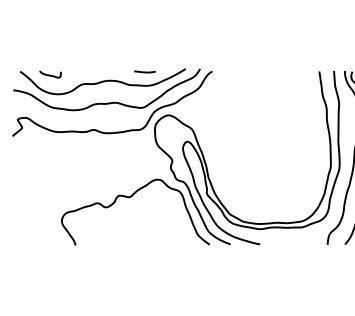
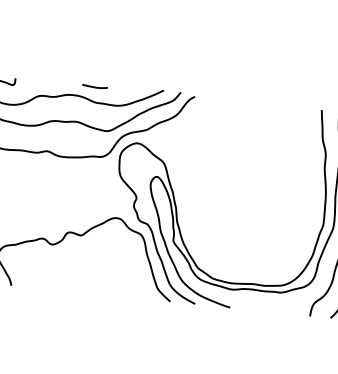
line: (144, 71) -> (94, 86), moved

